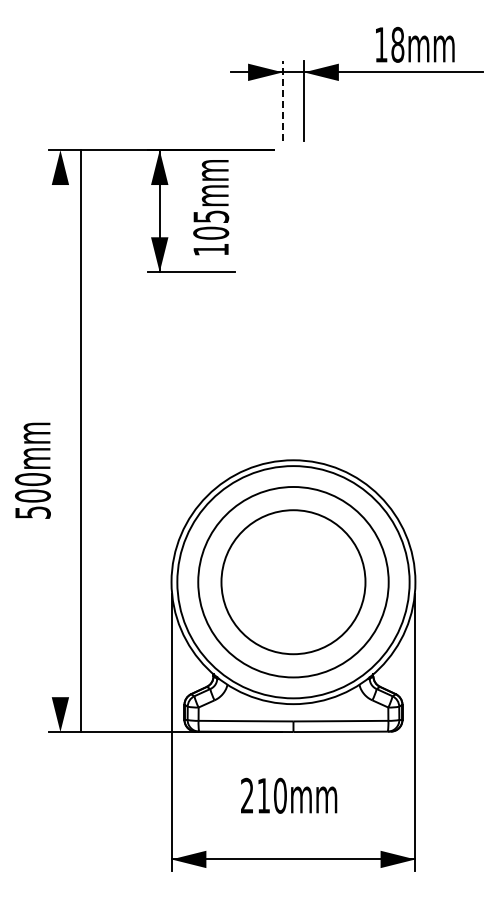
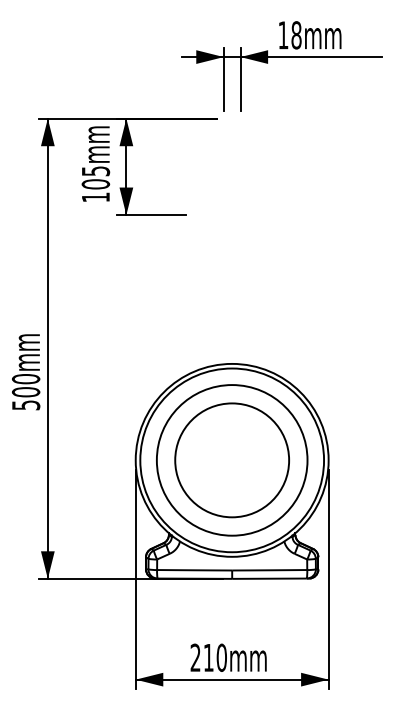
text: (415, 44) -> (310, 35), moved
line: (282, 100) -> (223, 79), dashed -> solid
text: (211, 207) -> (96, 163), moved
line: (81, 441) -> (47, 349), moved
text: (289, 795) -> (229, 657), moved

